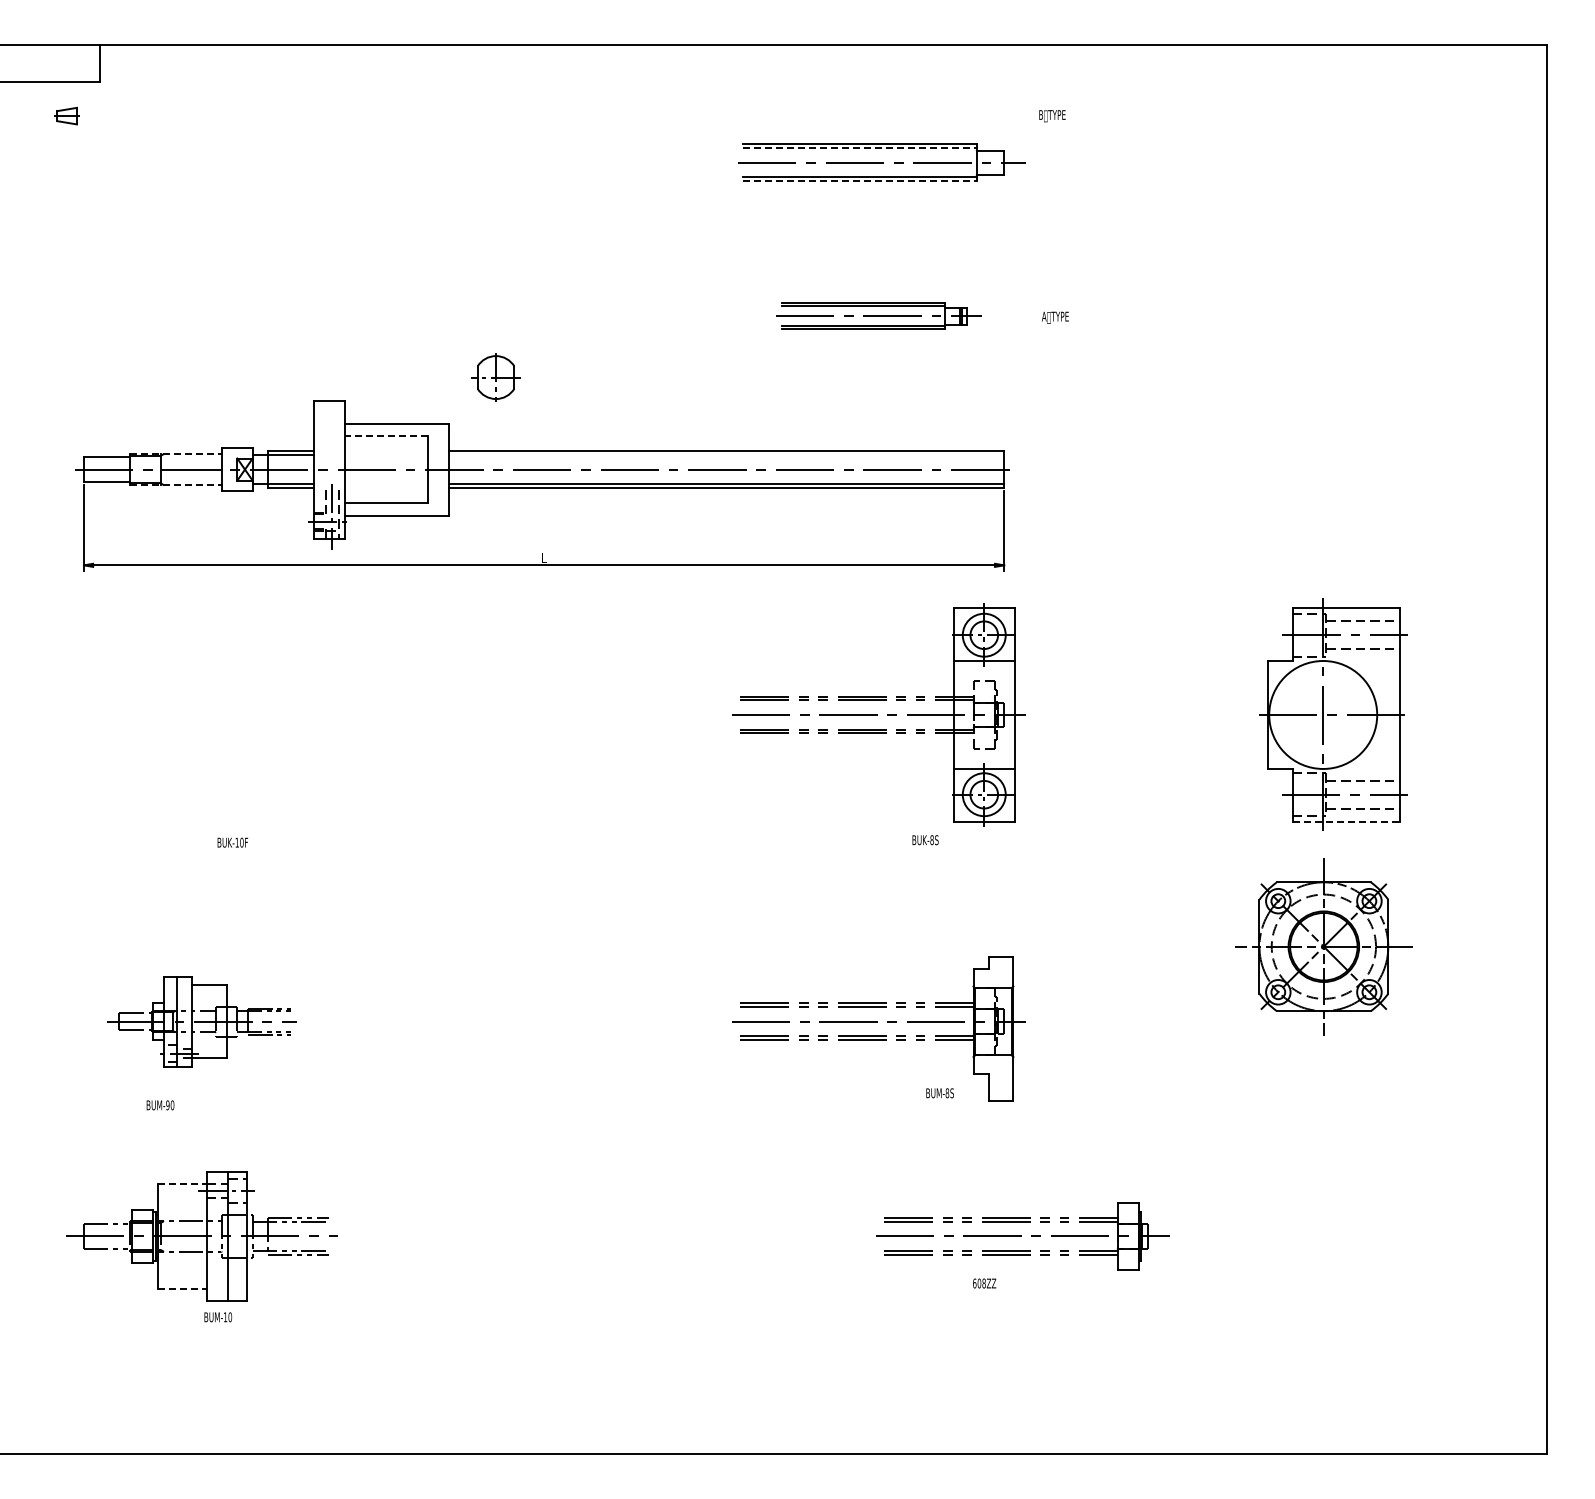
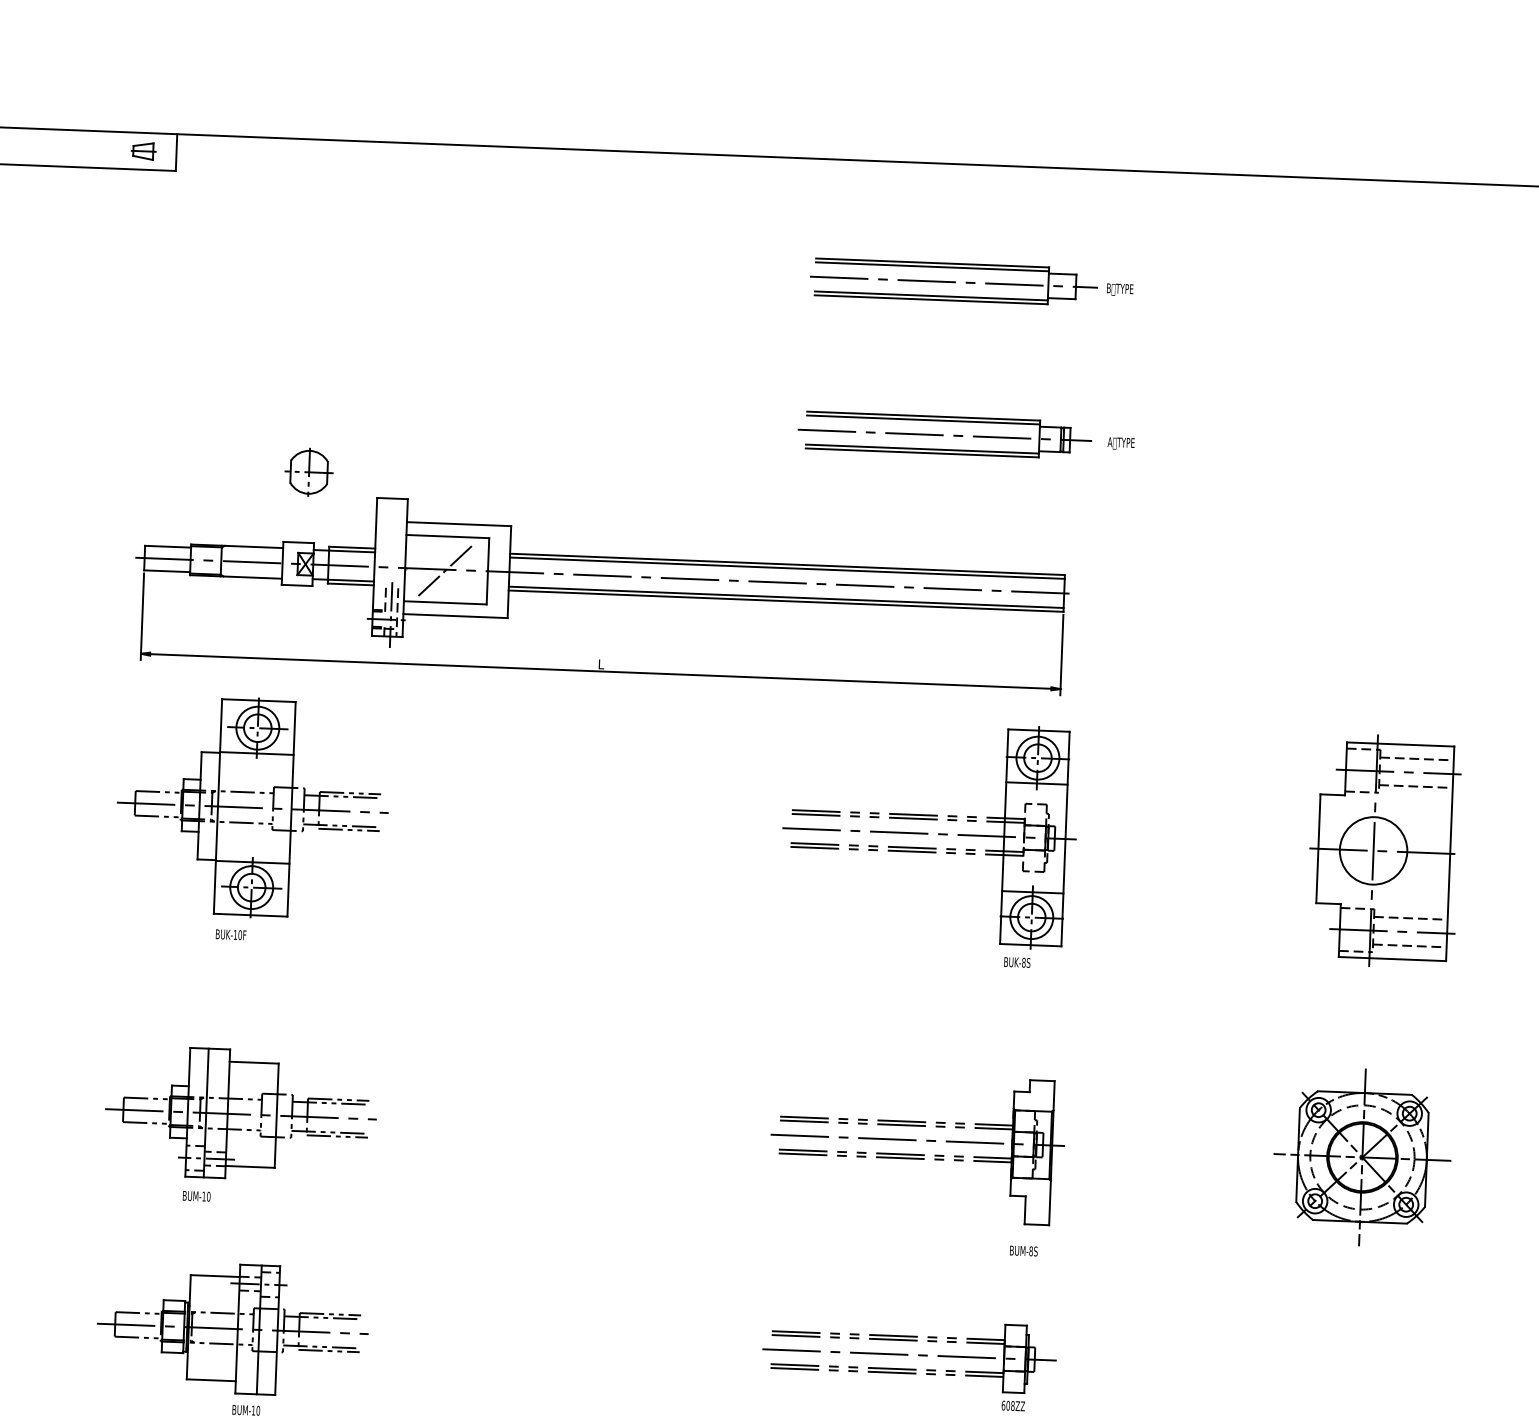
part: (66, 115) -> (142, 150), moved
text: (1052, 116) -> (1120, 290), moved
line: (860, 148) -> (932, 267), dashed -> solid
line: (860, 181) -> (931, 300), dashed -> solid
part: (878, 316) -> (944, 435), size x1.43
part: (495, 377) -> (308, 472), moved
line: (385, 436) -> (447, 536), dashed -> solid
line: (175, 454) -> (236, 546), dashed -> solid
line: (726, 455) -> (787, 568), added
line: (385, 469) -> (445, 569), added
line: (175, 484) -> (235, 576), dashed -> solid
part: (201, 714) -> (252, 807), added
circle: (1322, 714) -> (1372, 850), size x0.62
line: (1346, 822) -> (1392, 959), dashed -> solid
text: (925, 840) -> (1017, 962), moved
text: (232, 842) -> (230, 934), moved
part: (1323, 946) -> (1362, 1157), moved
part: (201, 1021) -> (240, 1114), size x1.43
text: (939, 1093) -> (1023, 1251), moved
text: (167, 1105) -> (203, 1196), BUM-90 -> BUM-10
line: (182, 1184) -> (215, 1276), dashed -> solid
part: (1022, 1236) -> (909, 1354), moved
line: (182, 1288) -> (211, 1380), dashed -> solid

